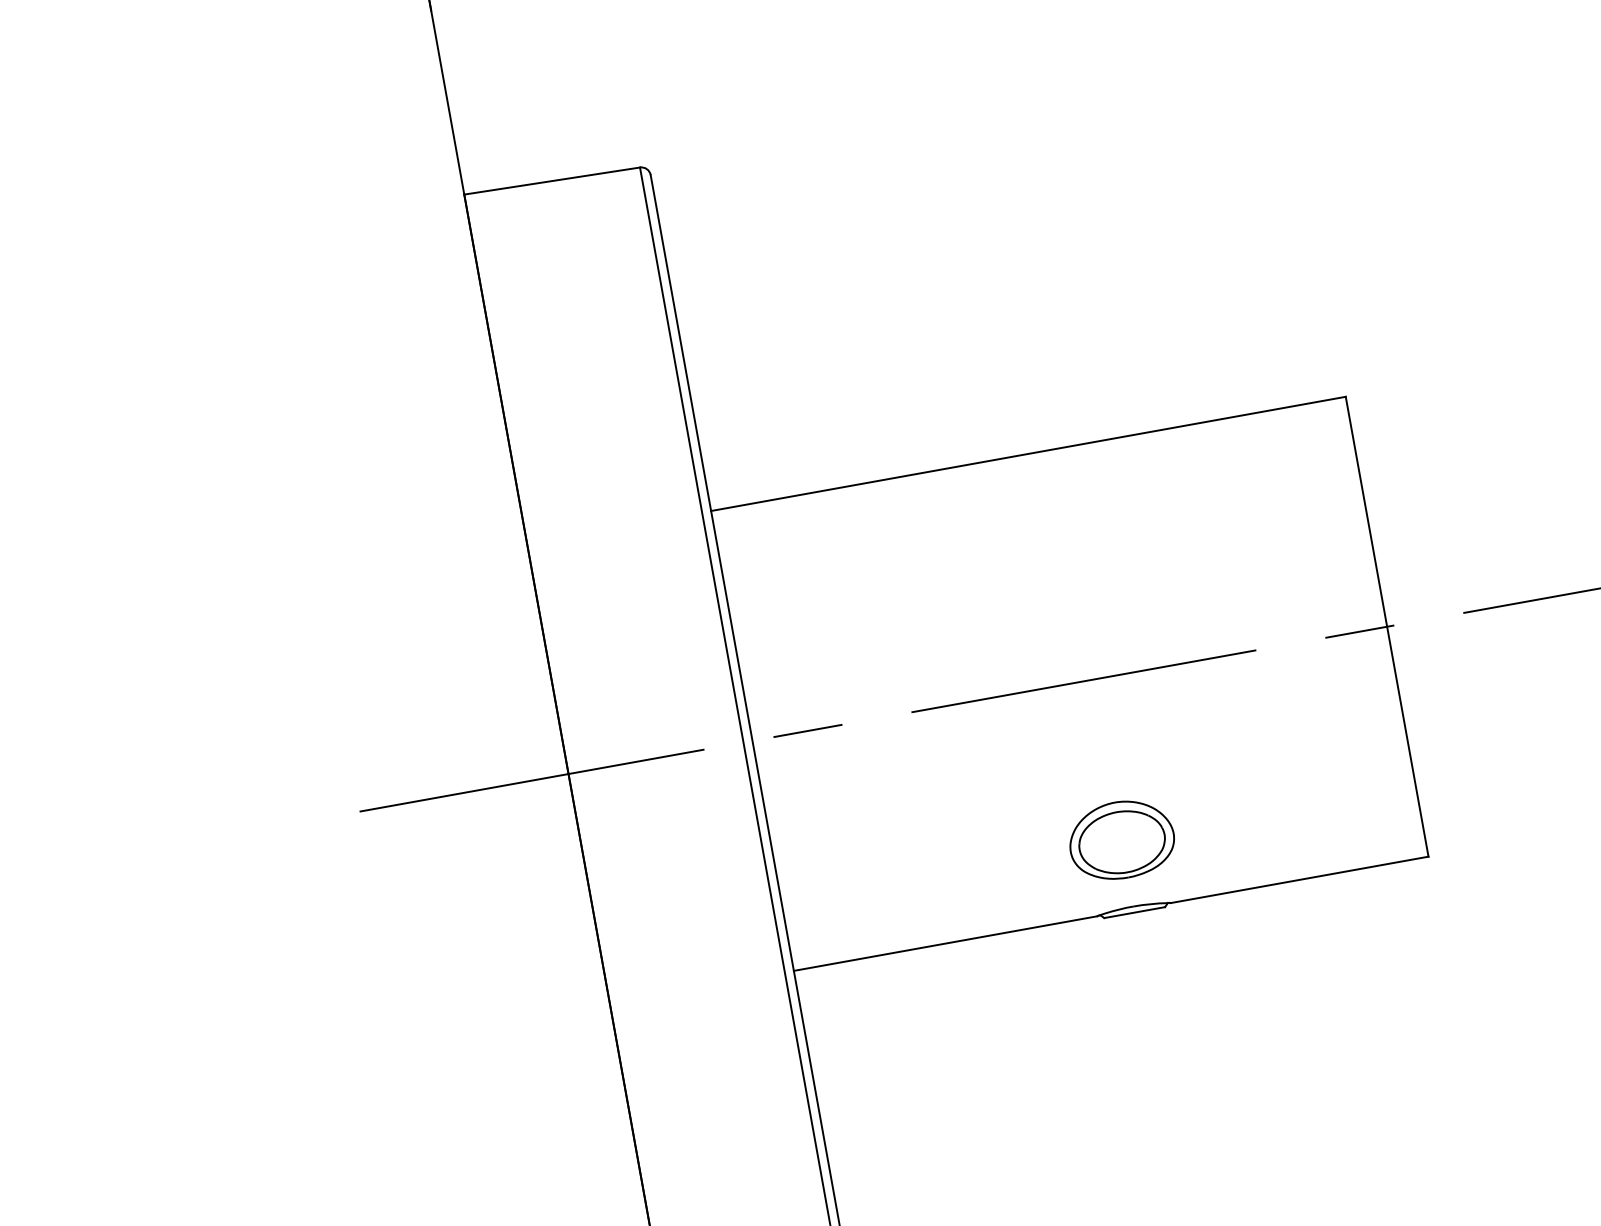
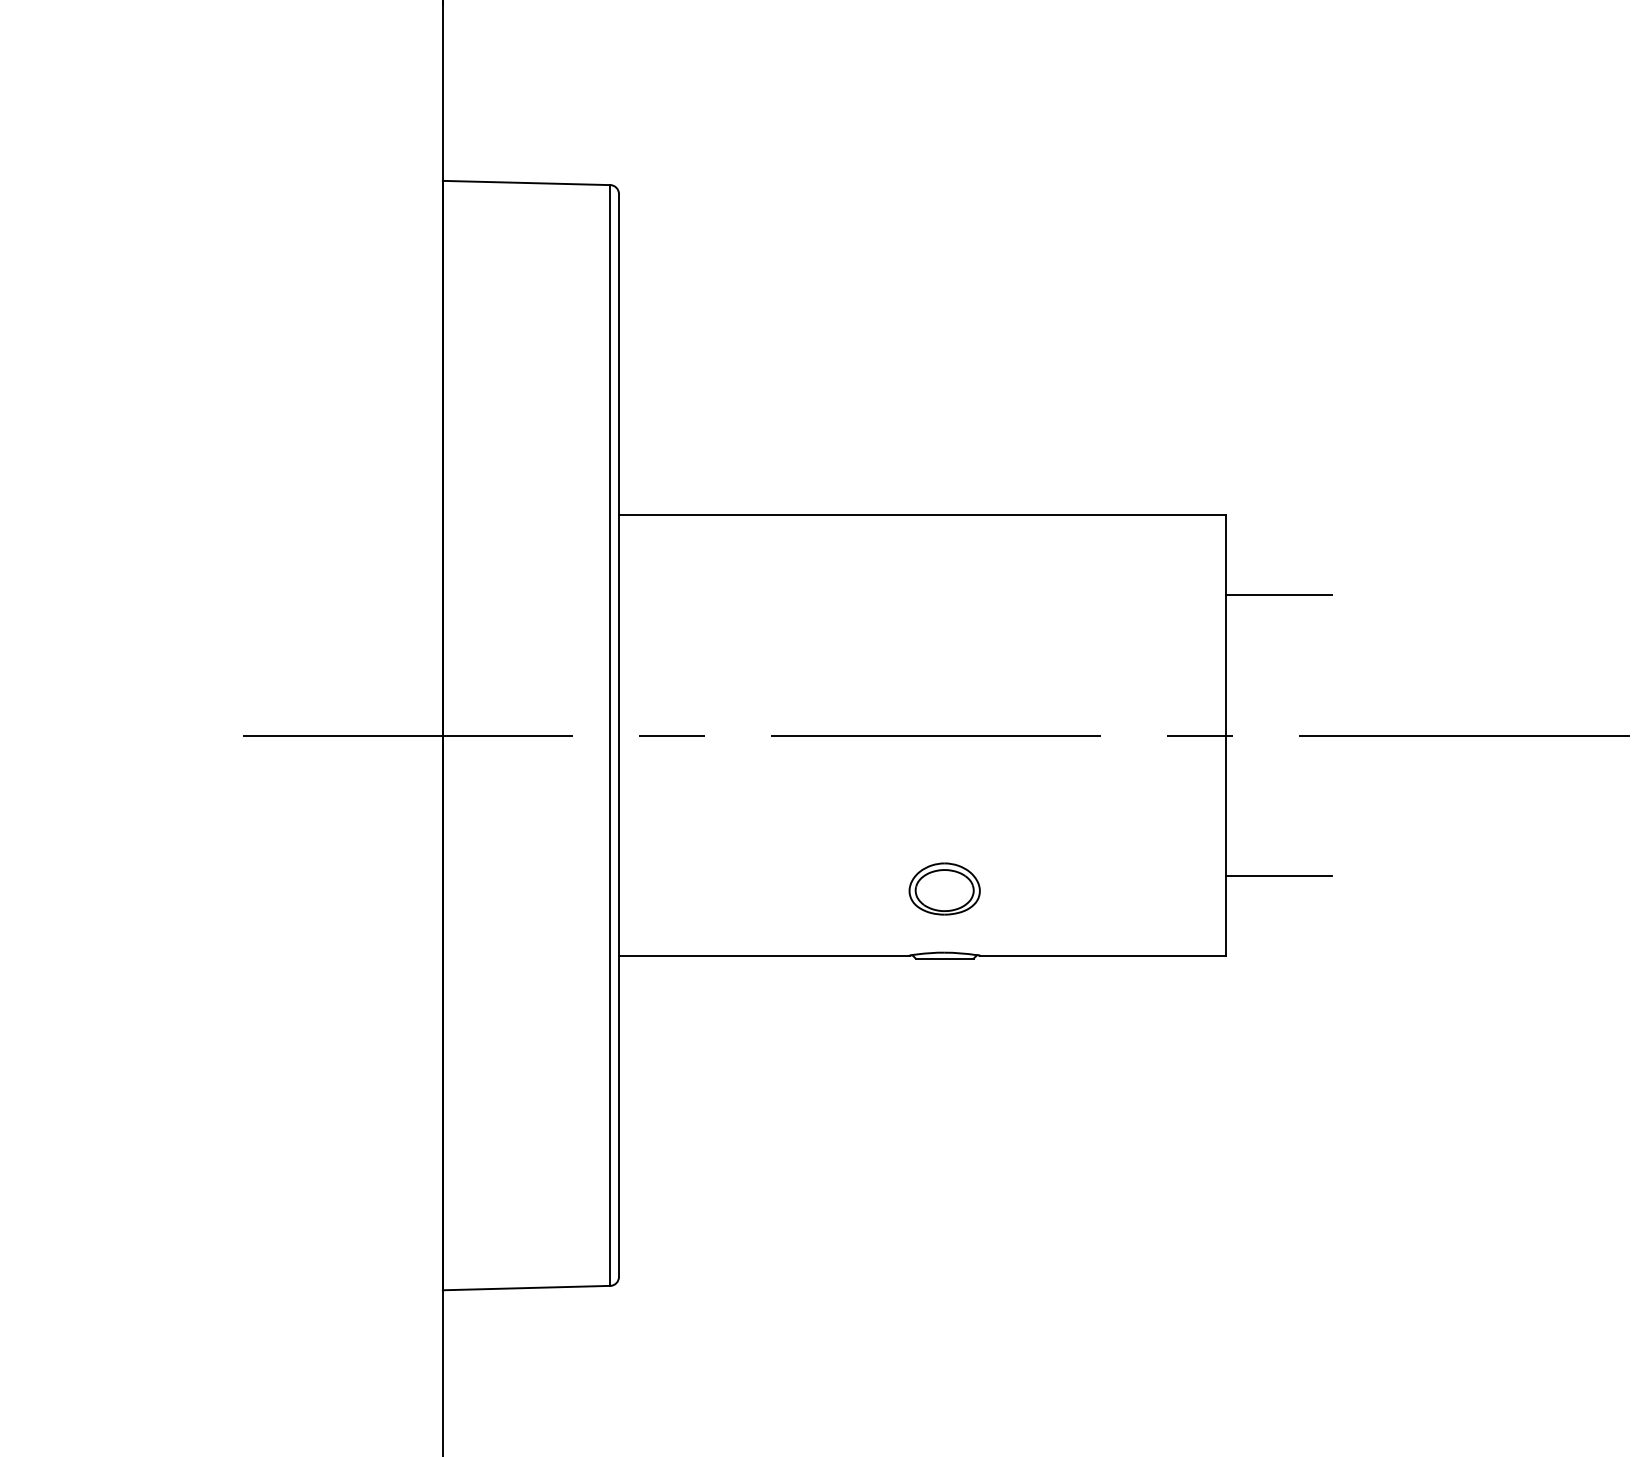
line: (1416, 469) -> (1279, 594), added
line: (1469, 763) -> (1279, 876), added
part: (1121, 839) -> (944, 888), size x0.71

